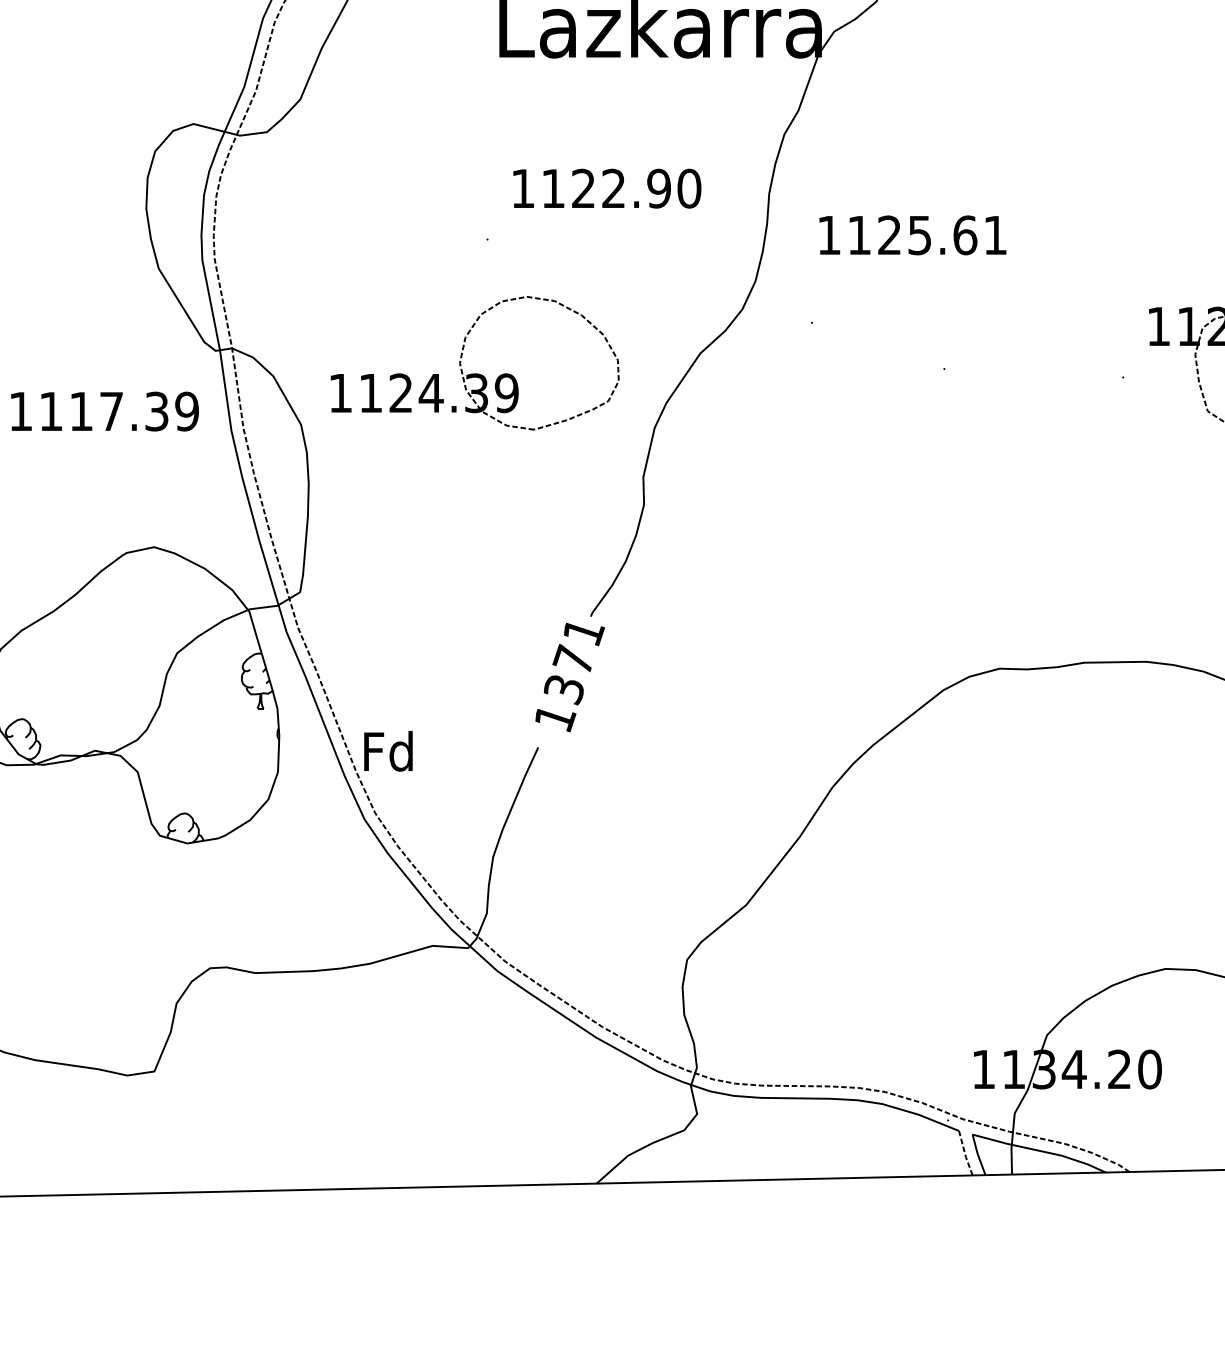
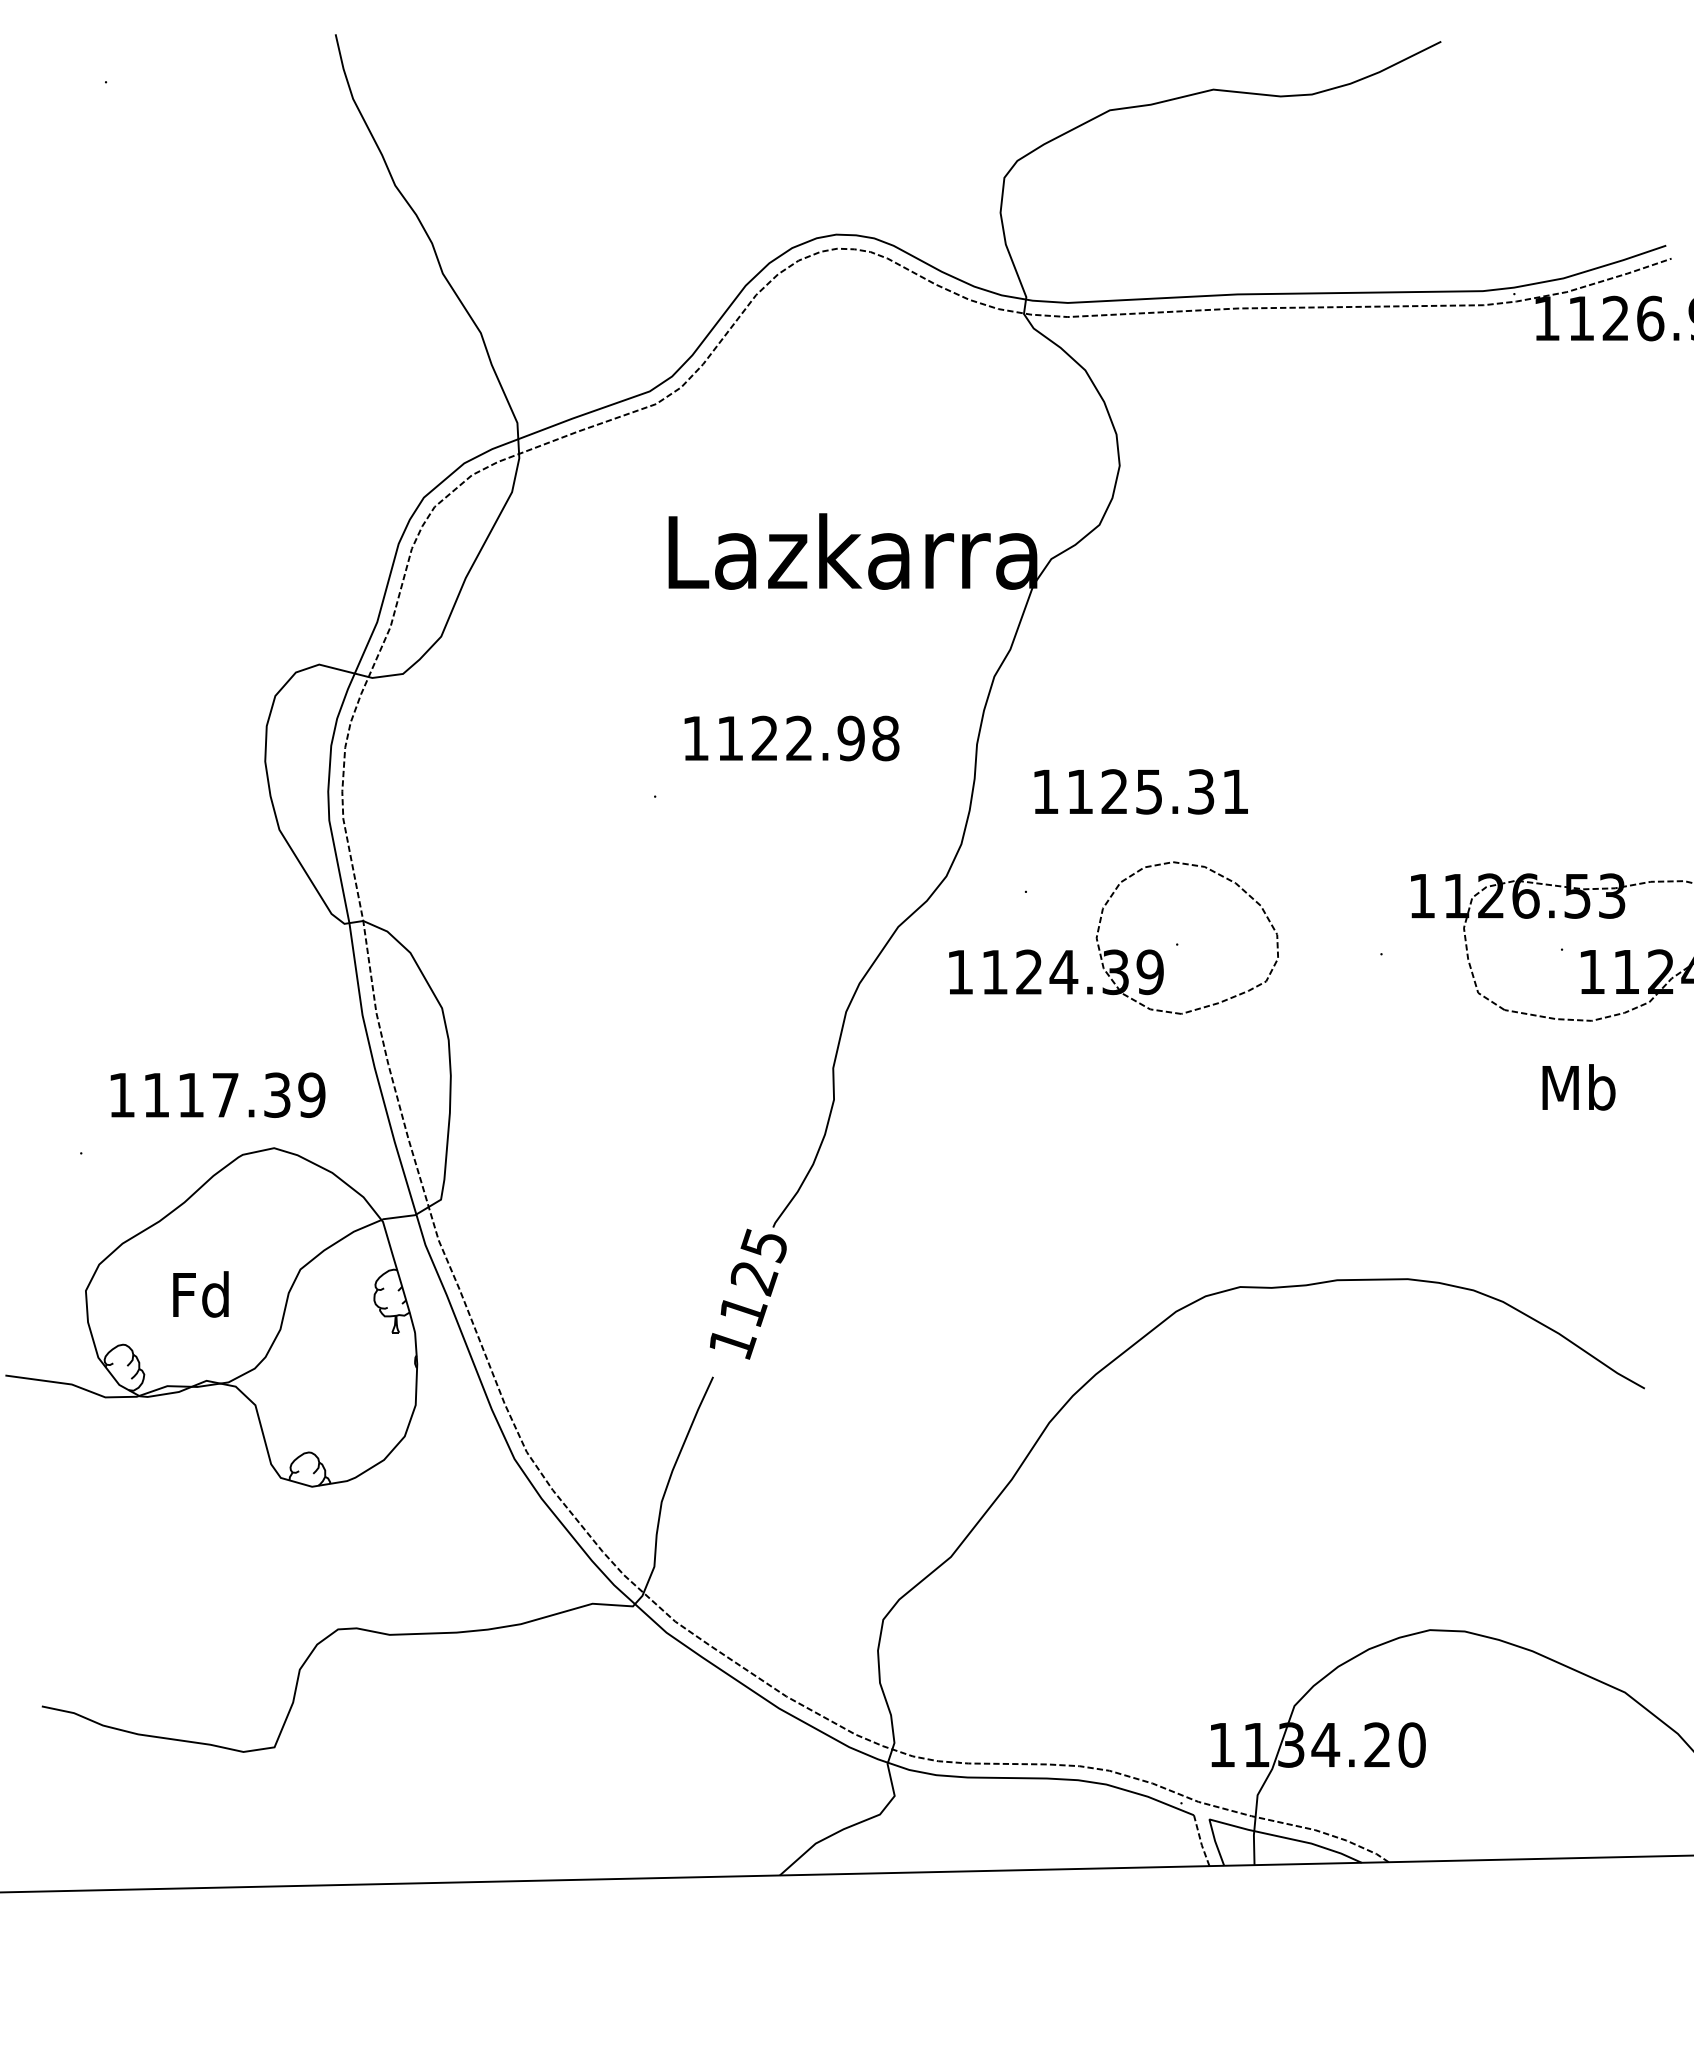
text: (689, 188) -> (885, 738), 1122.90 -> 1122.98
text: (964, 235) -> (1200, 791), 1125.61 -> 1125.31
part: (474, 373) -> (1113, 949), moved
text: (104, 410) -> (217, 1094), moved
text: (574, 661) -> (754, 1278), 1371 -> 1125
text: (388, 751) -> (200, 1294), moved

